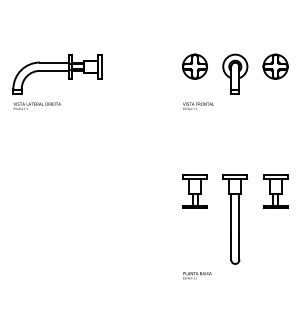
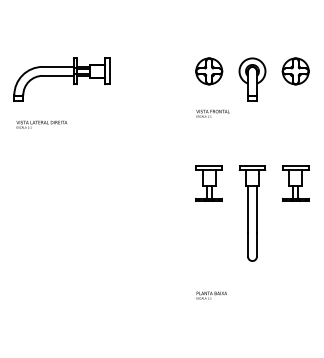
text: (36, 105) -> (41, 124), moved
part: (235, 219) -> (252, 213), moved

